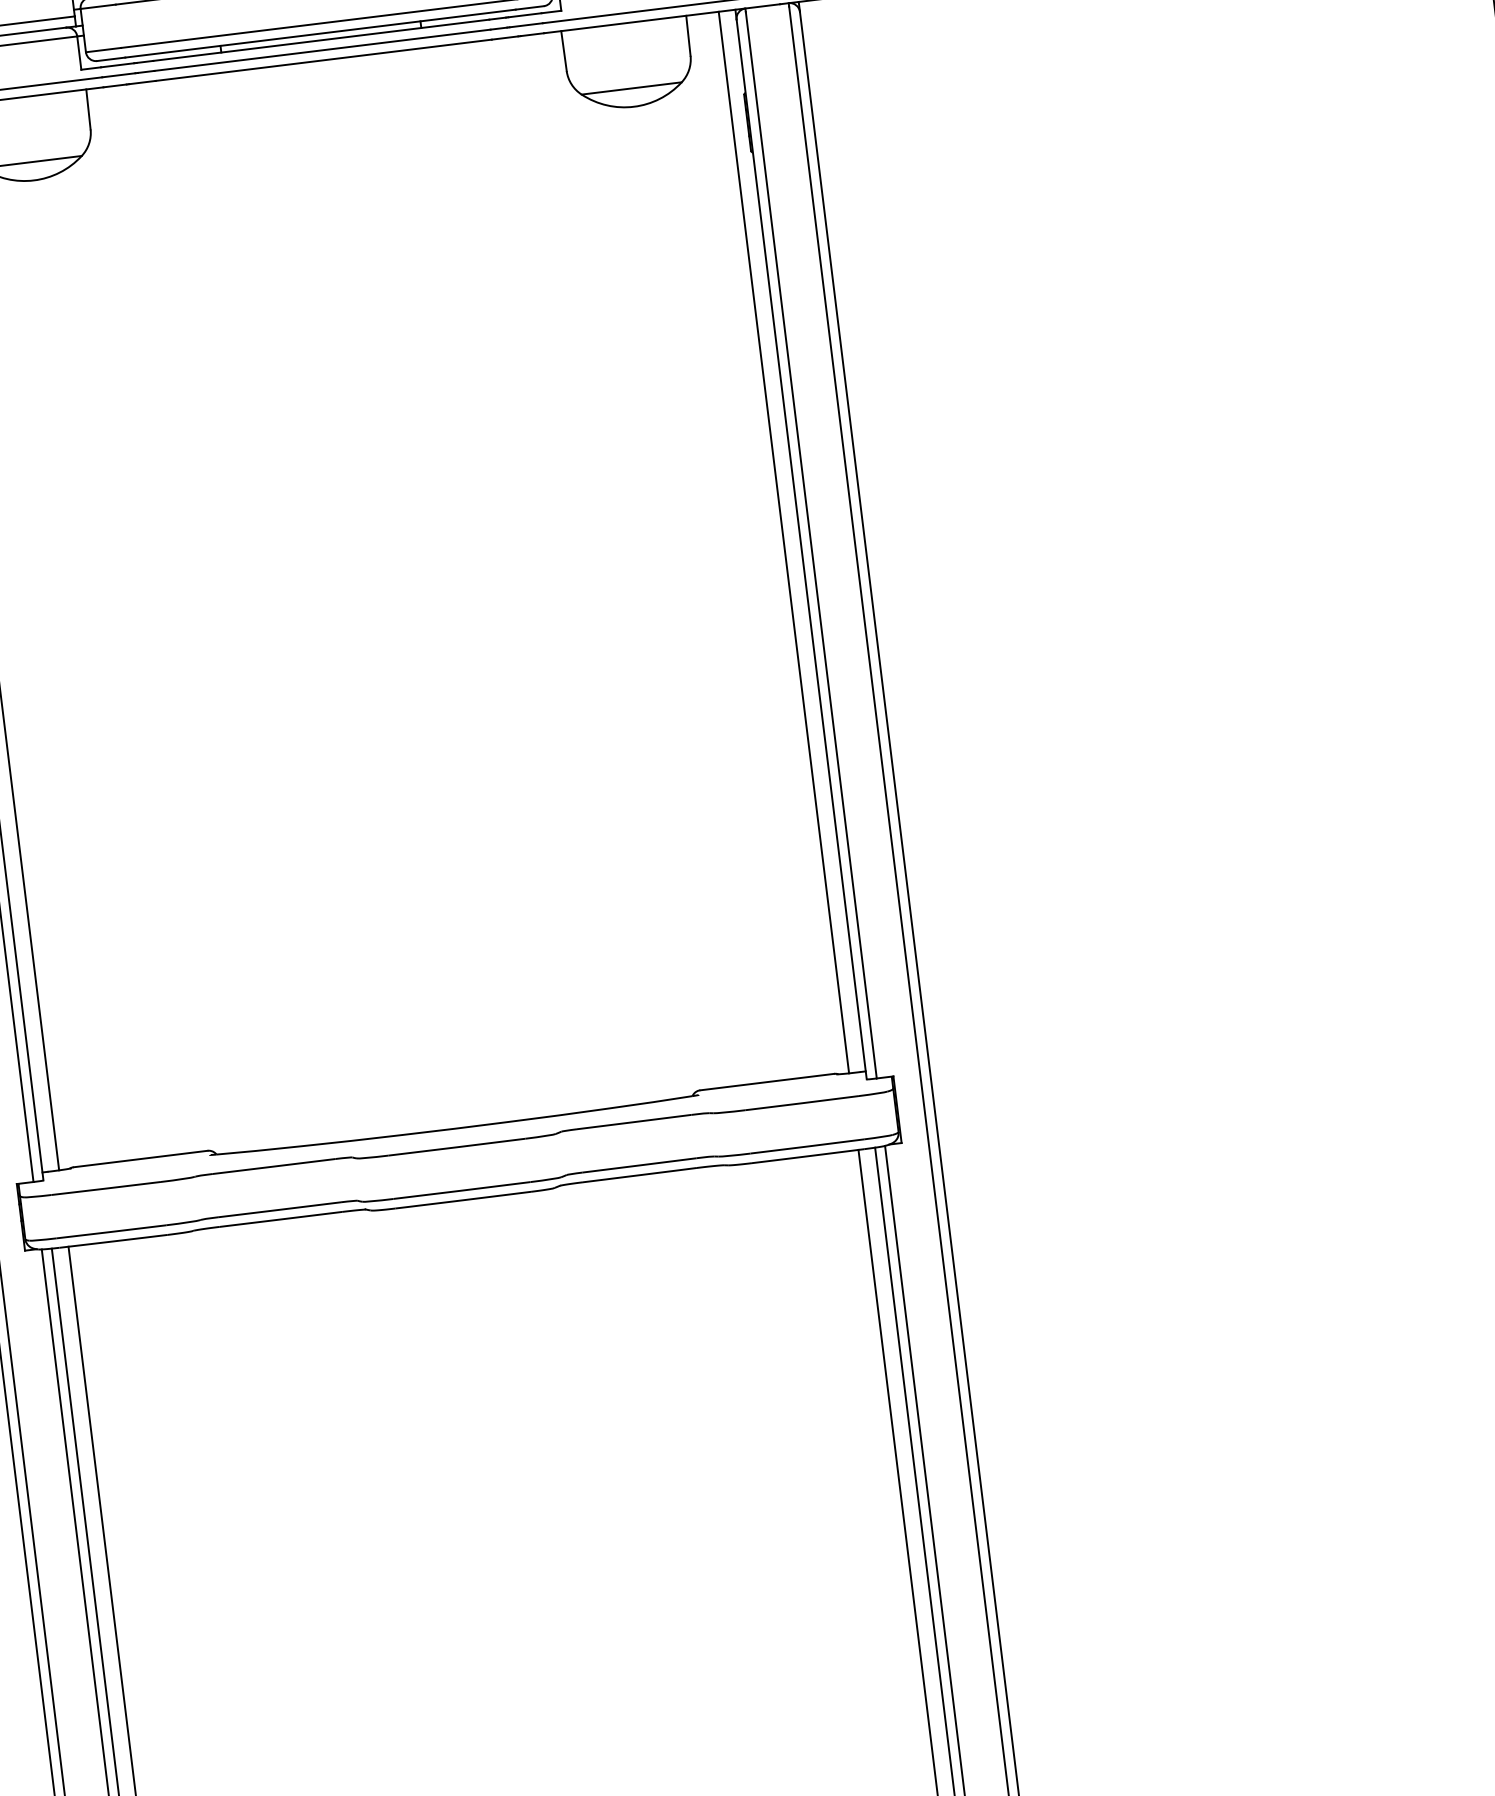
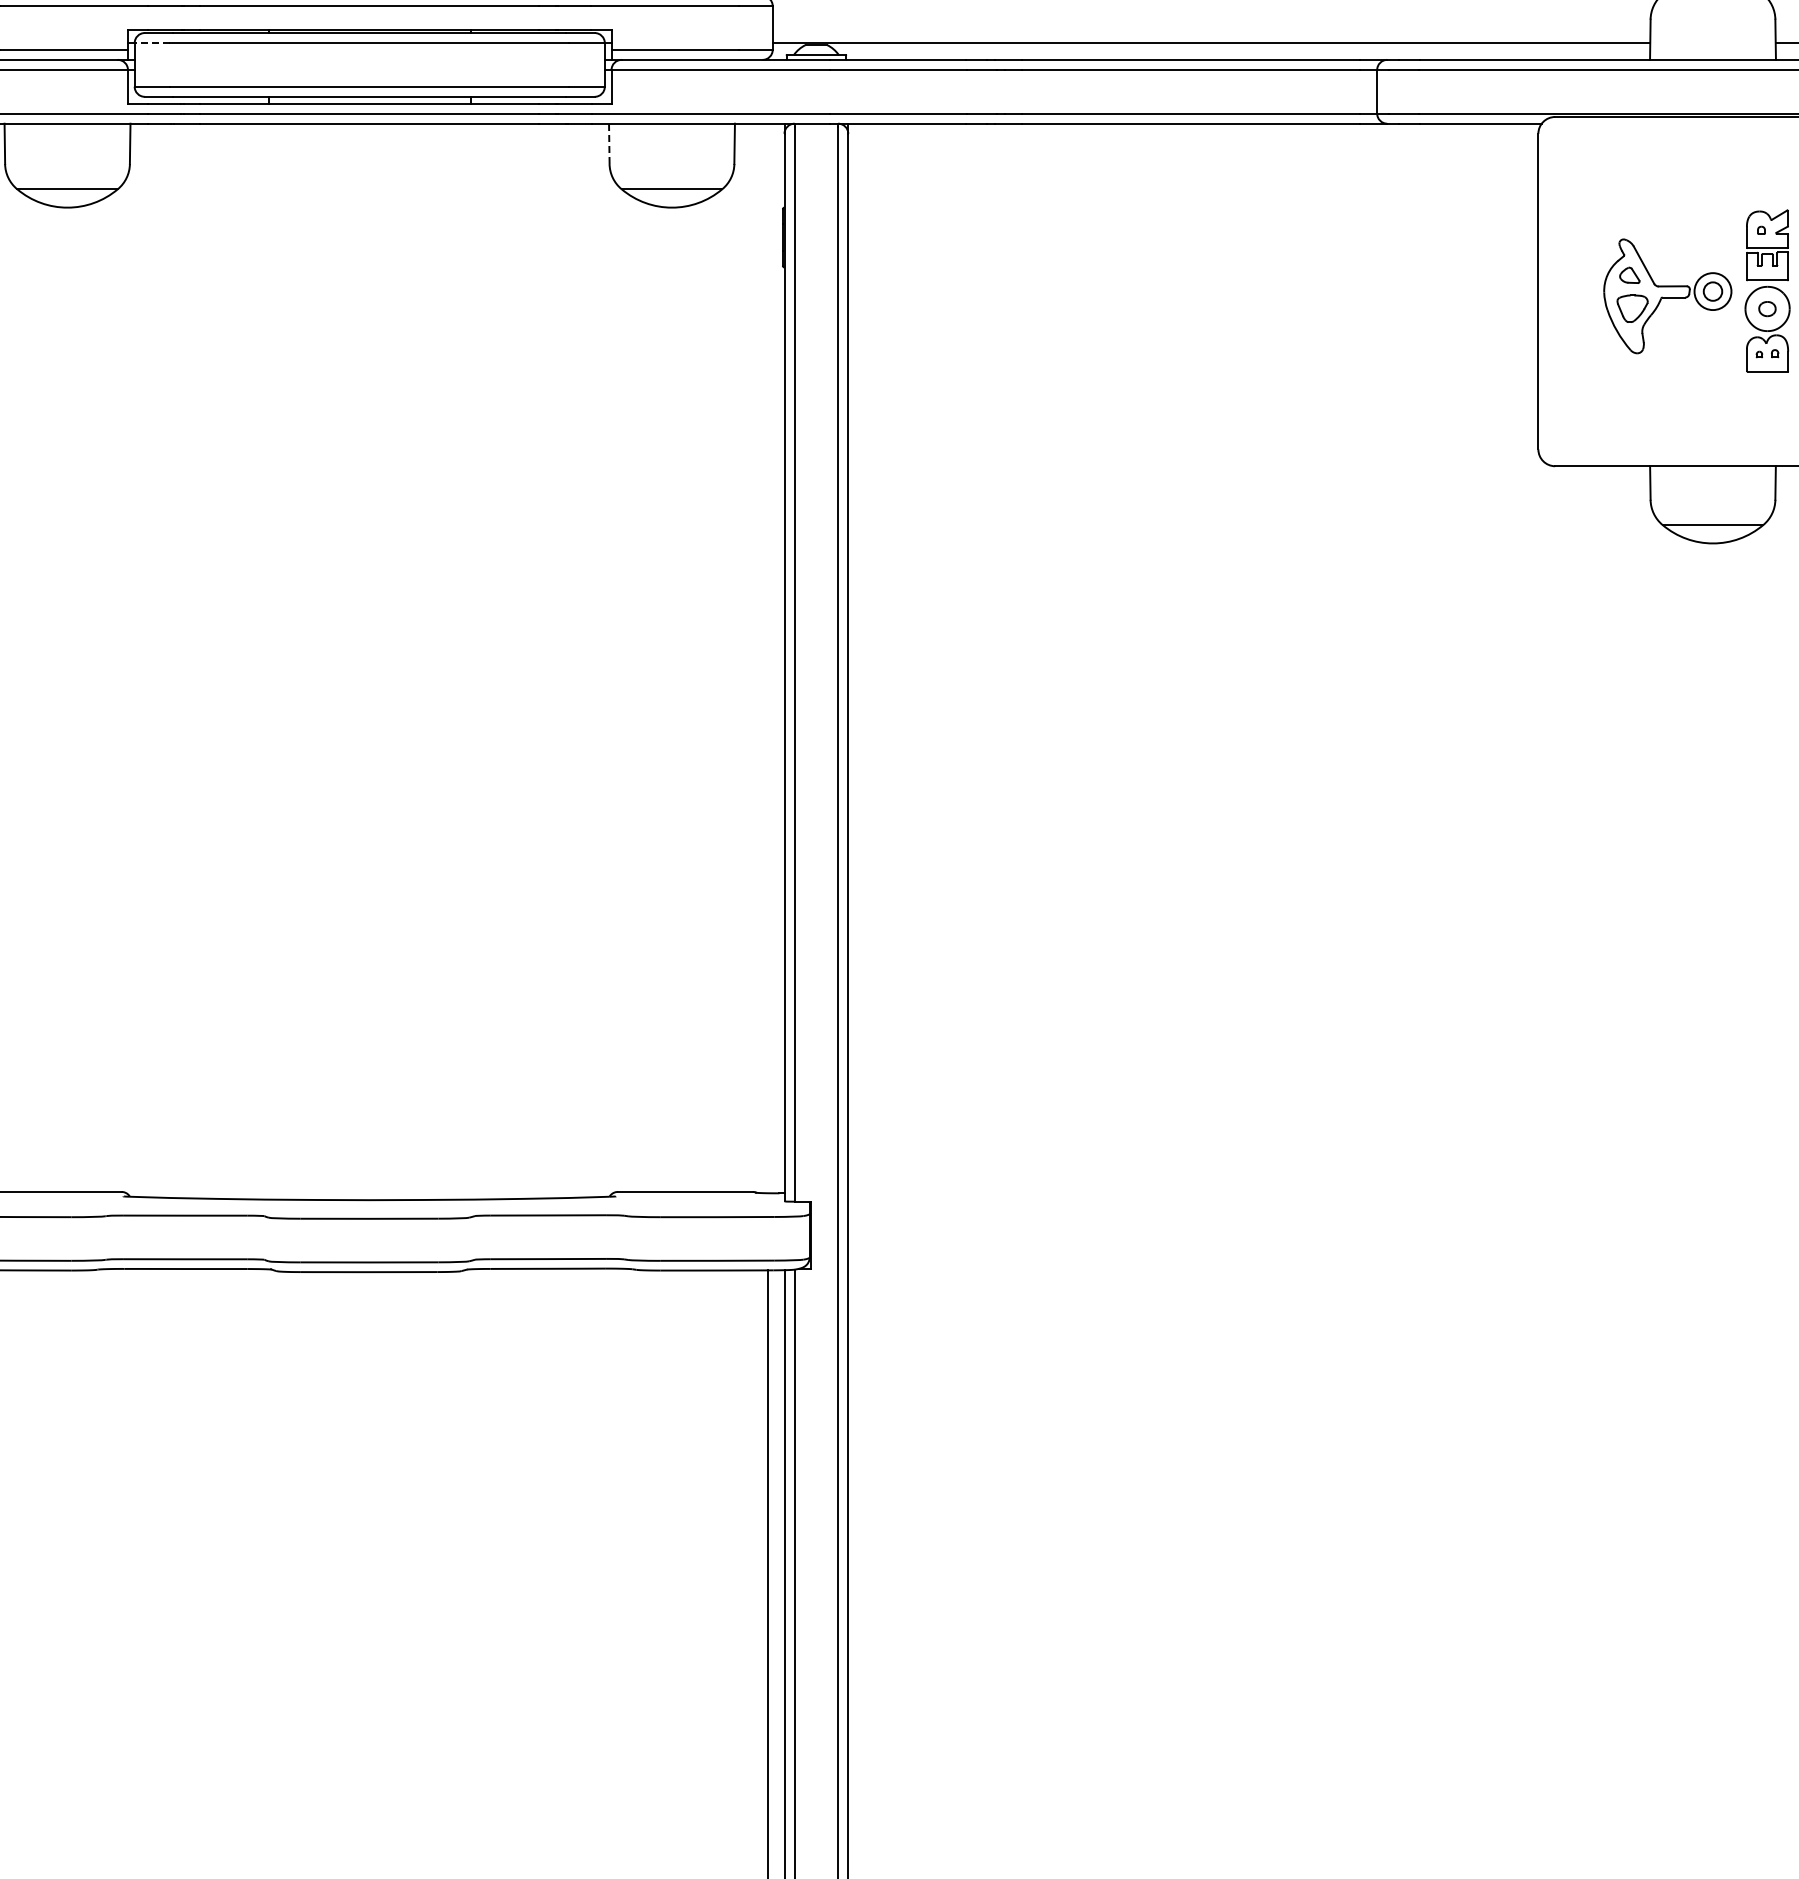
line: (98, 7) -> (152, 43), solid -> dashed
line: (564, 50) -> (609, 143), solid -> dashed
line: (783, 542) -> (767, 658), removed

